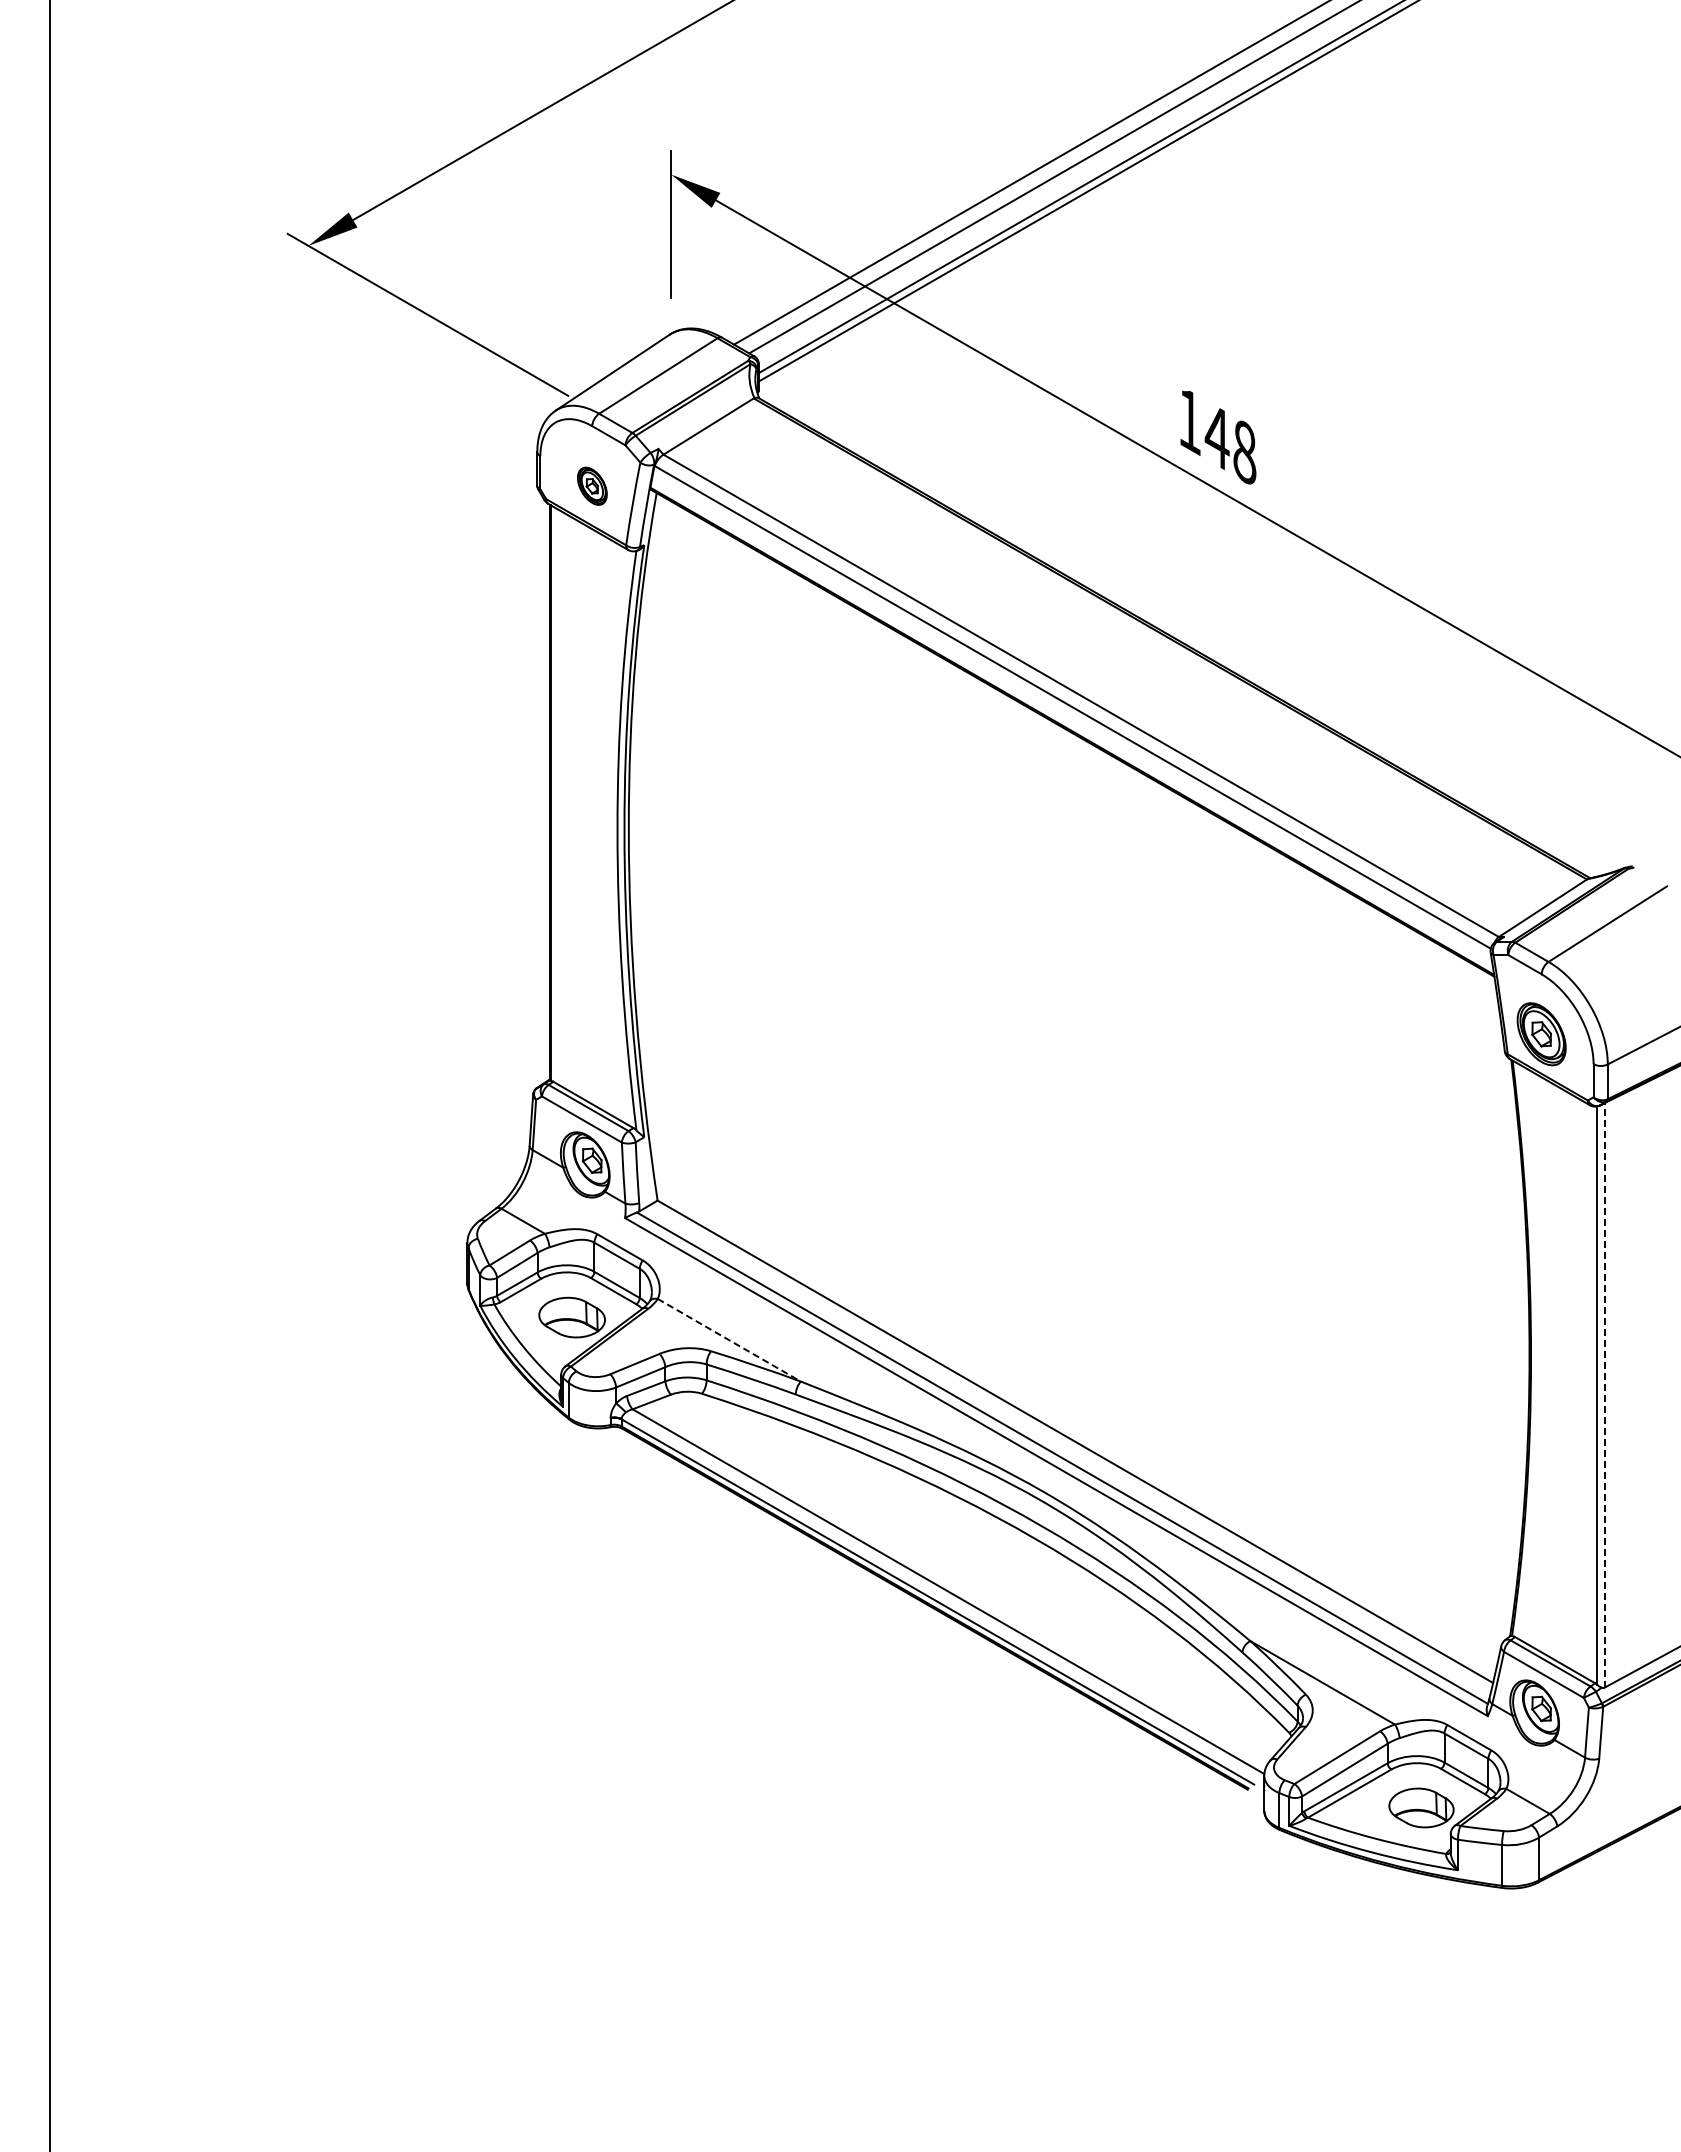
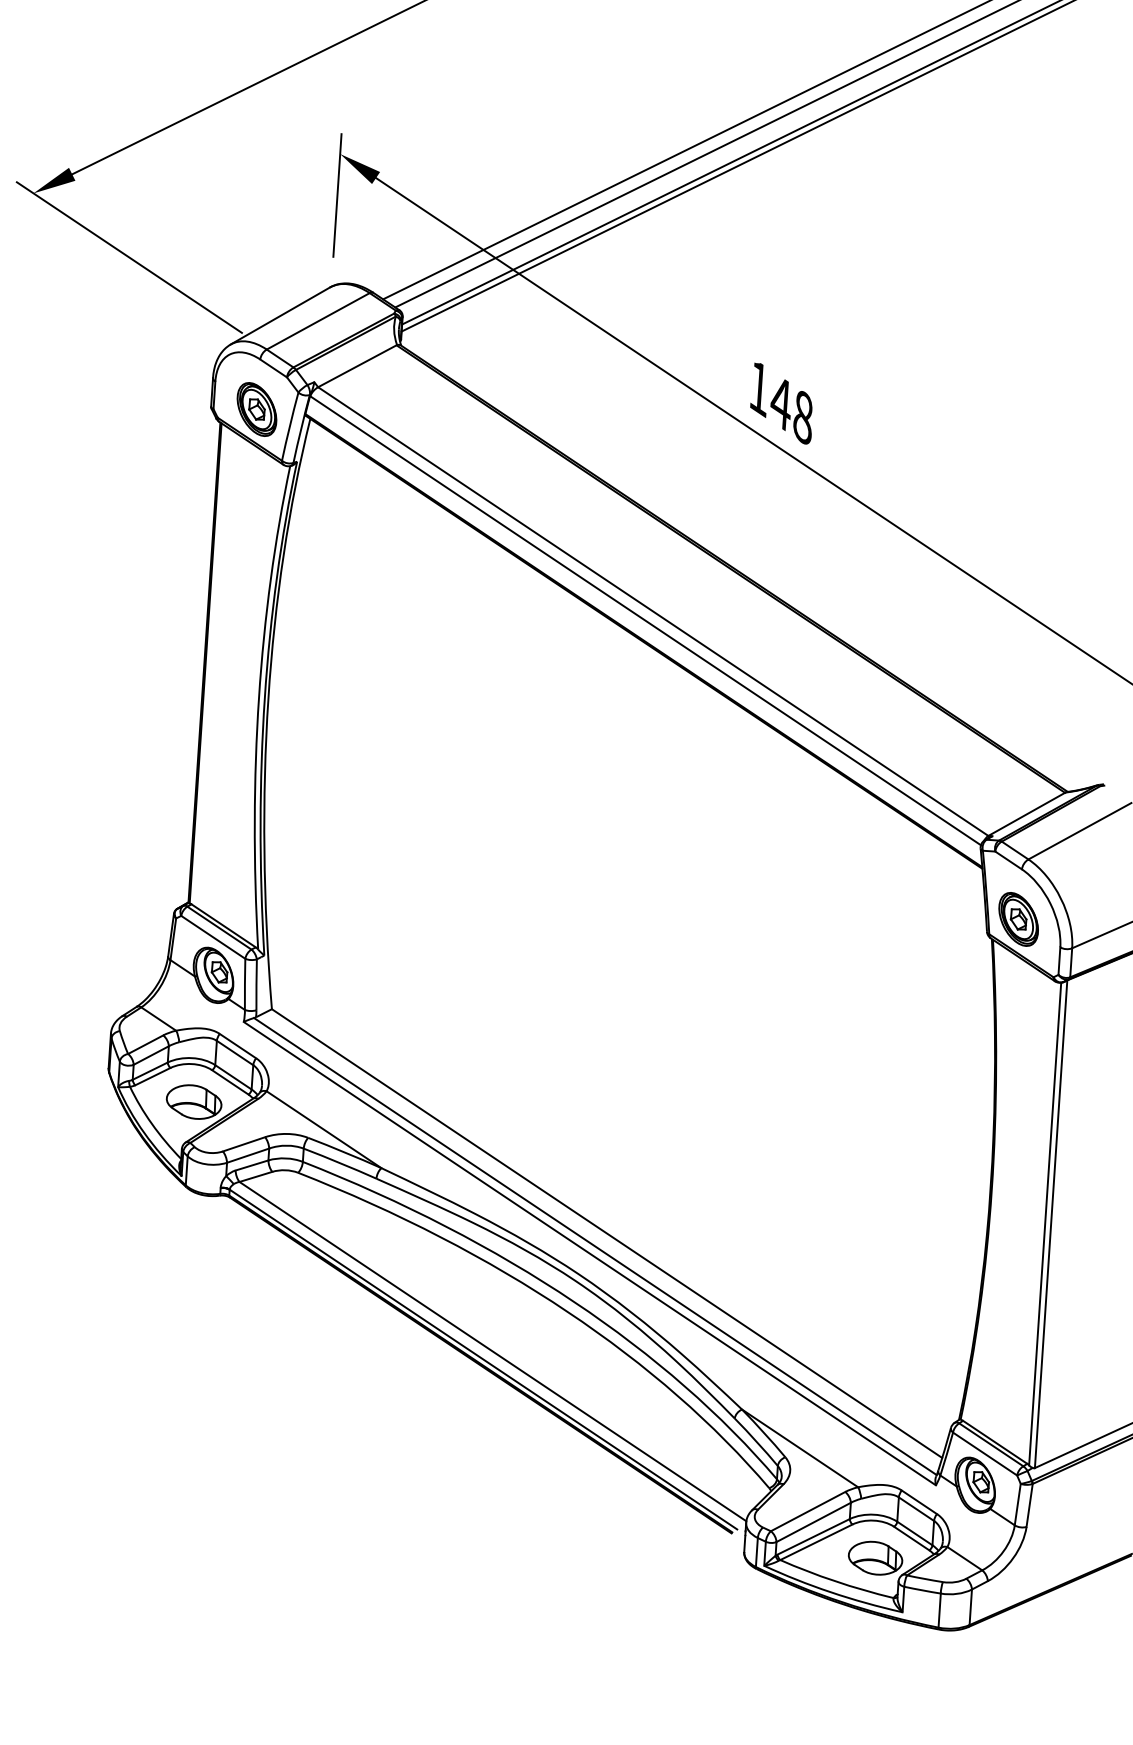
part: (592, 486) -> (257, 409), size x1.67
line: (729, 1340) -> (324, 1129), dashed -> solid
line: (1604, 1394) -> (1051, 1223), dashed -> solid

